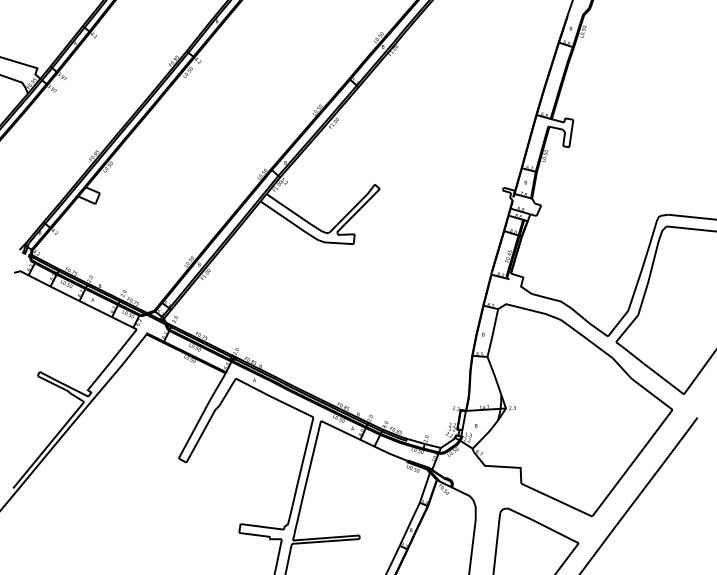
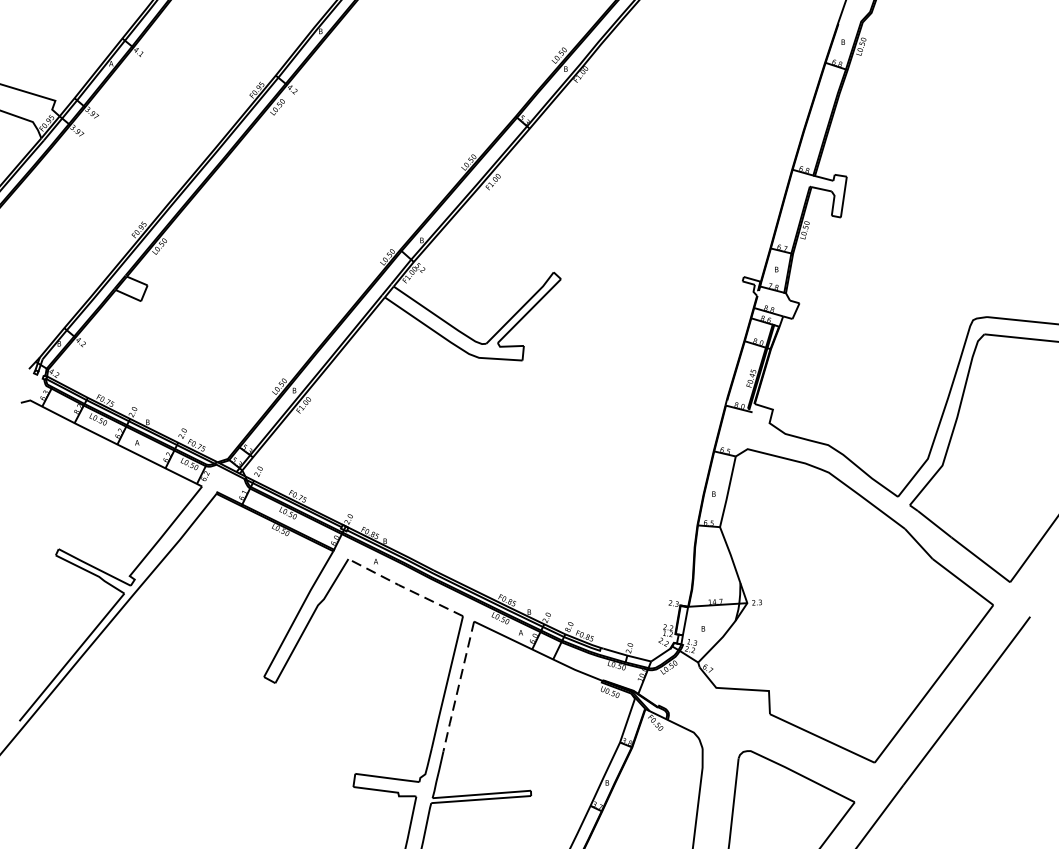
line: (273, 397) -> (403, 586), solid -> dashed
line: (310, 465) -> (458, 687), solid -> dashed

